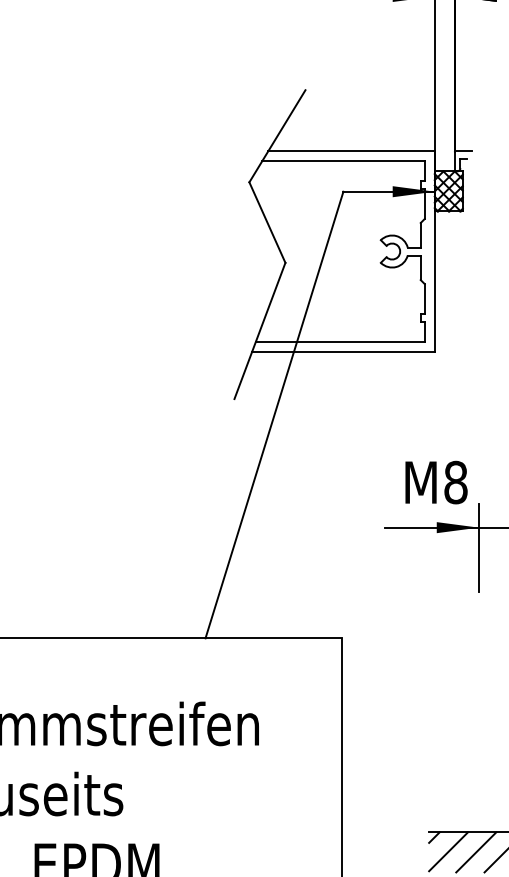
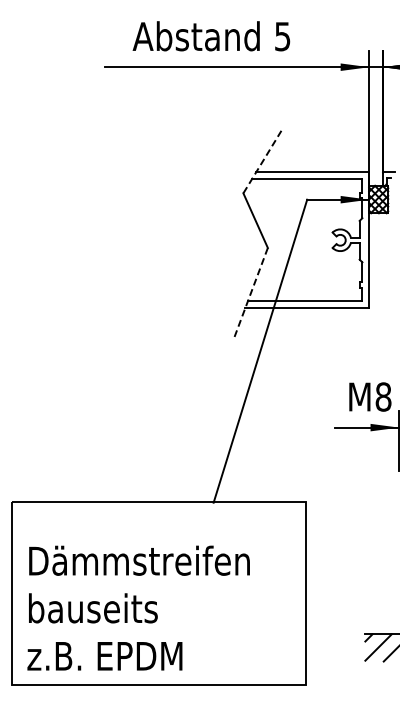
line: (277, 136) -> (262, 162), solid -> dashed
line: (259, 331) -> (250, 294), solid -> dashed

